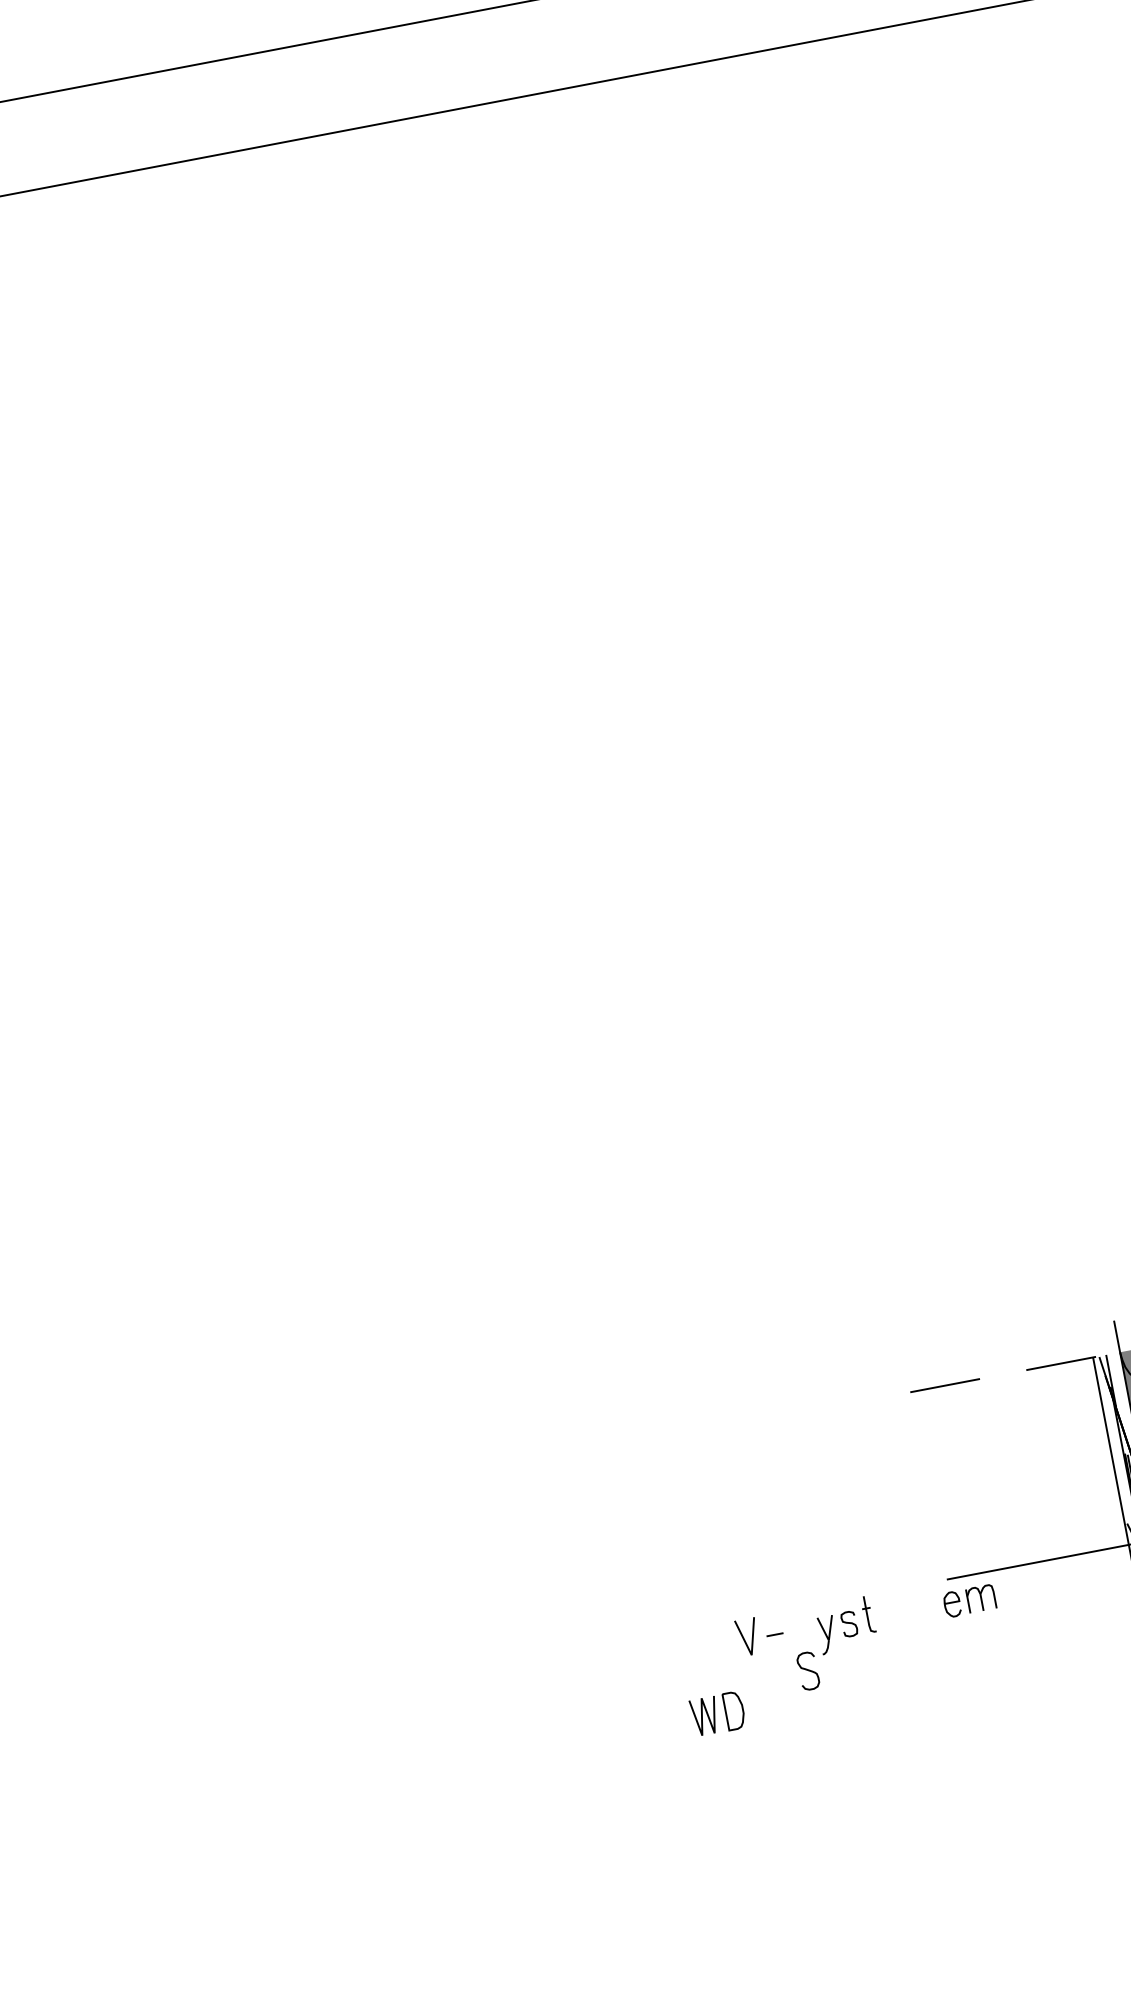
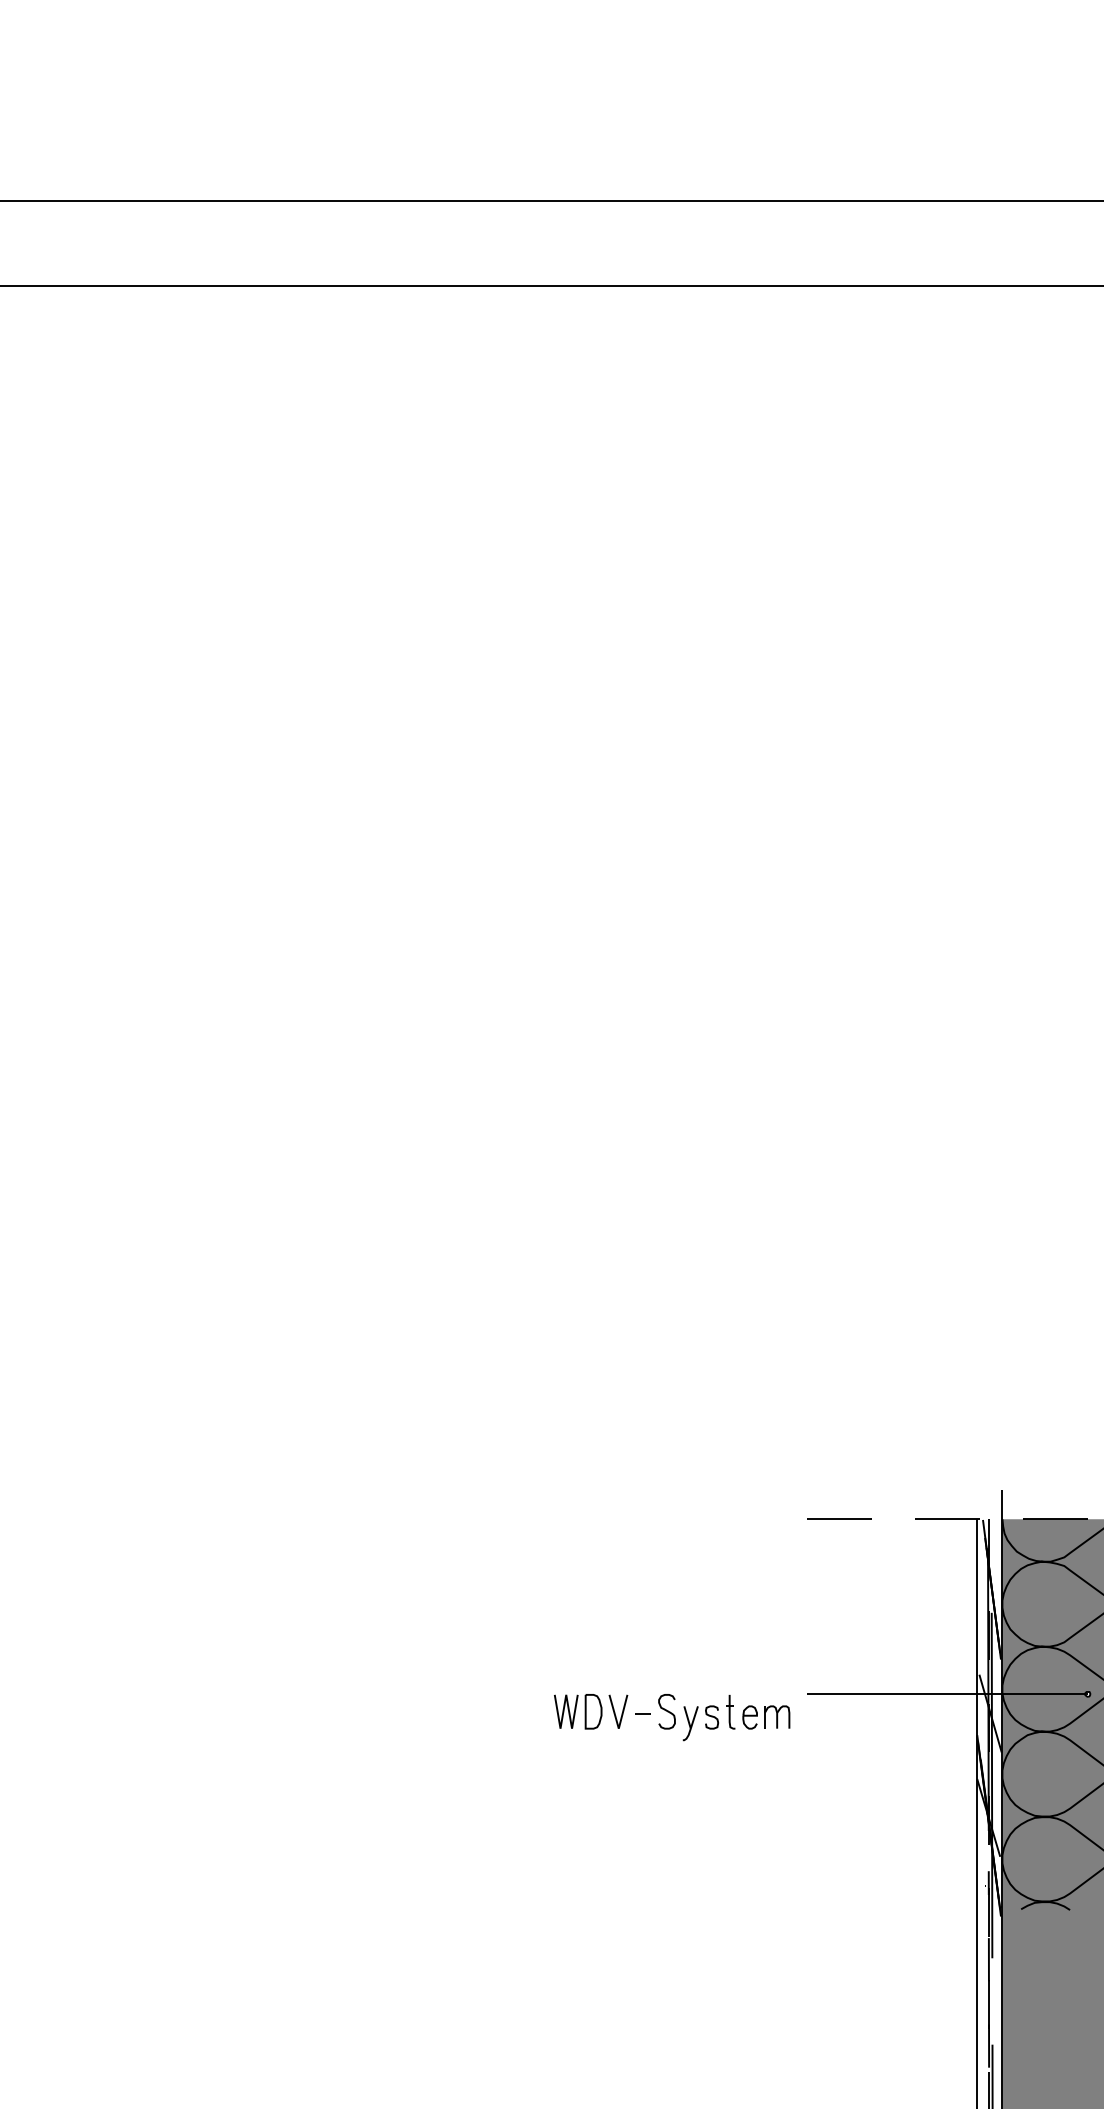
part: (969, 1601) -> (766, 1717), moved
curve: (807, 1670) -> (666, 1711), moved
part: (718, 1713) -> (578, 1711), moved

